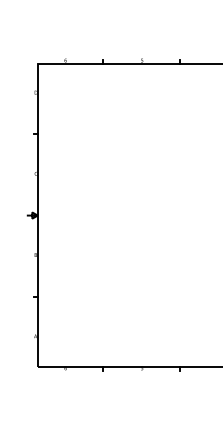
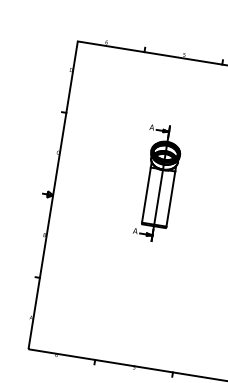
part: (137, 187) -> (159, 183), added

